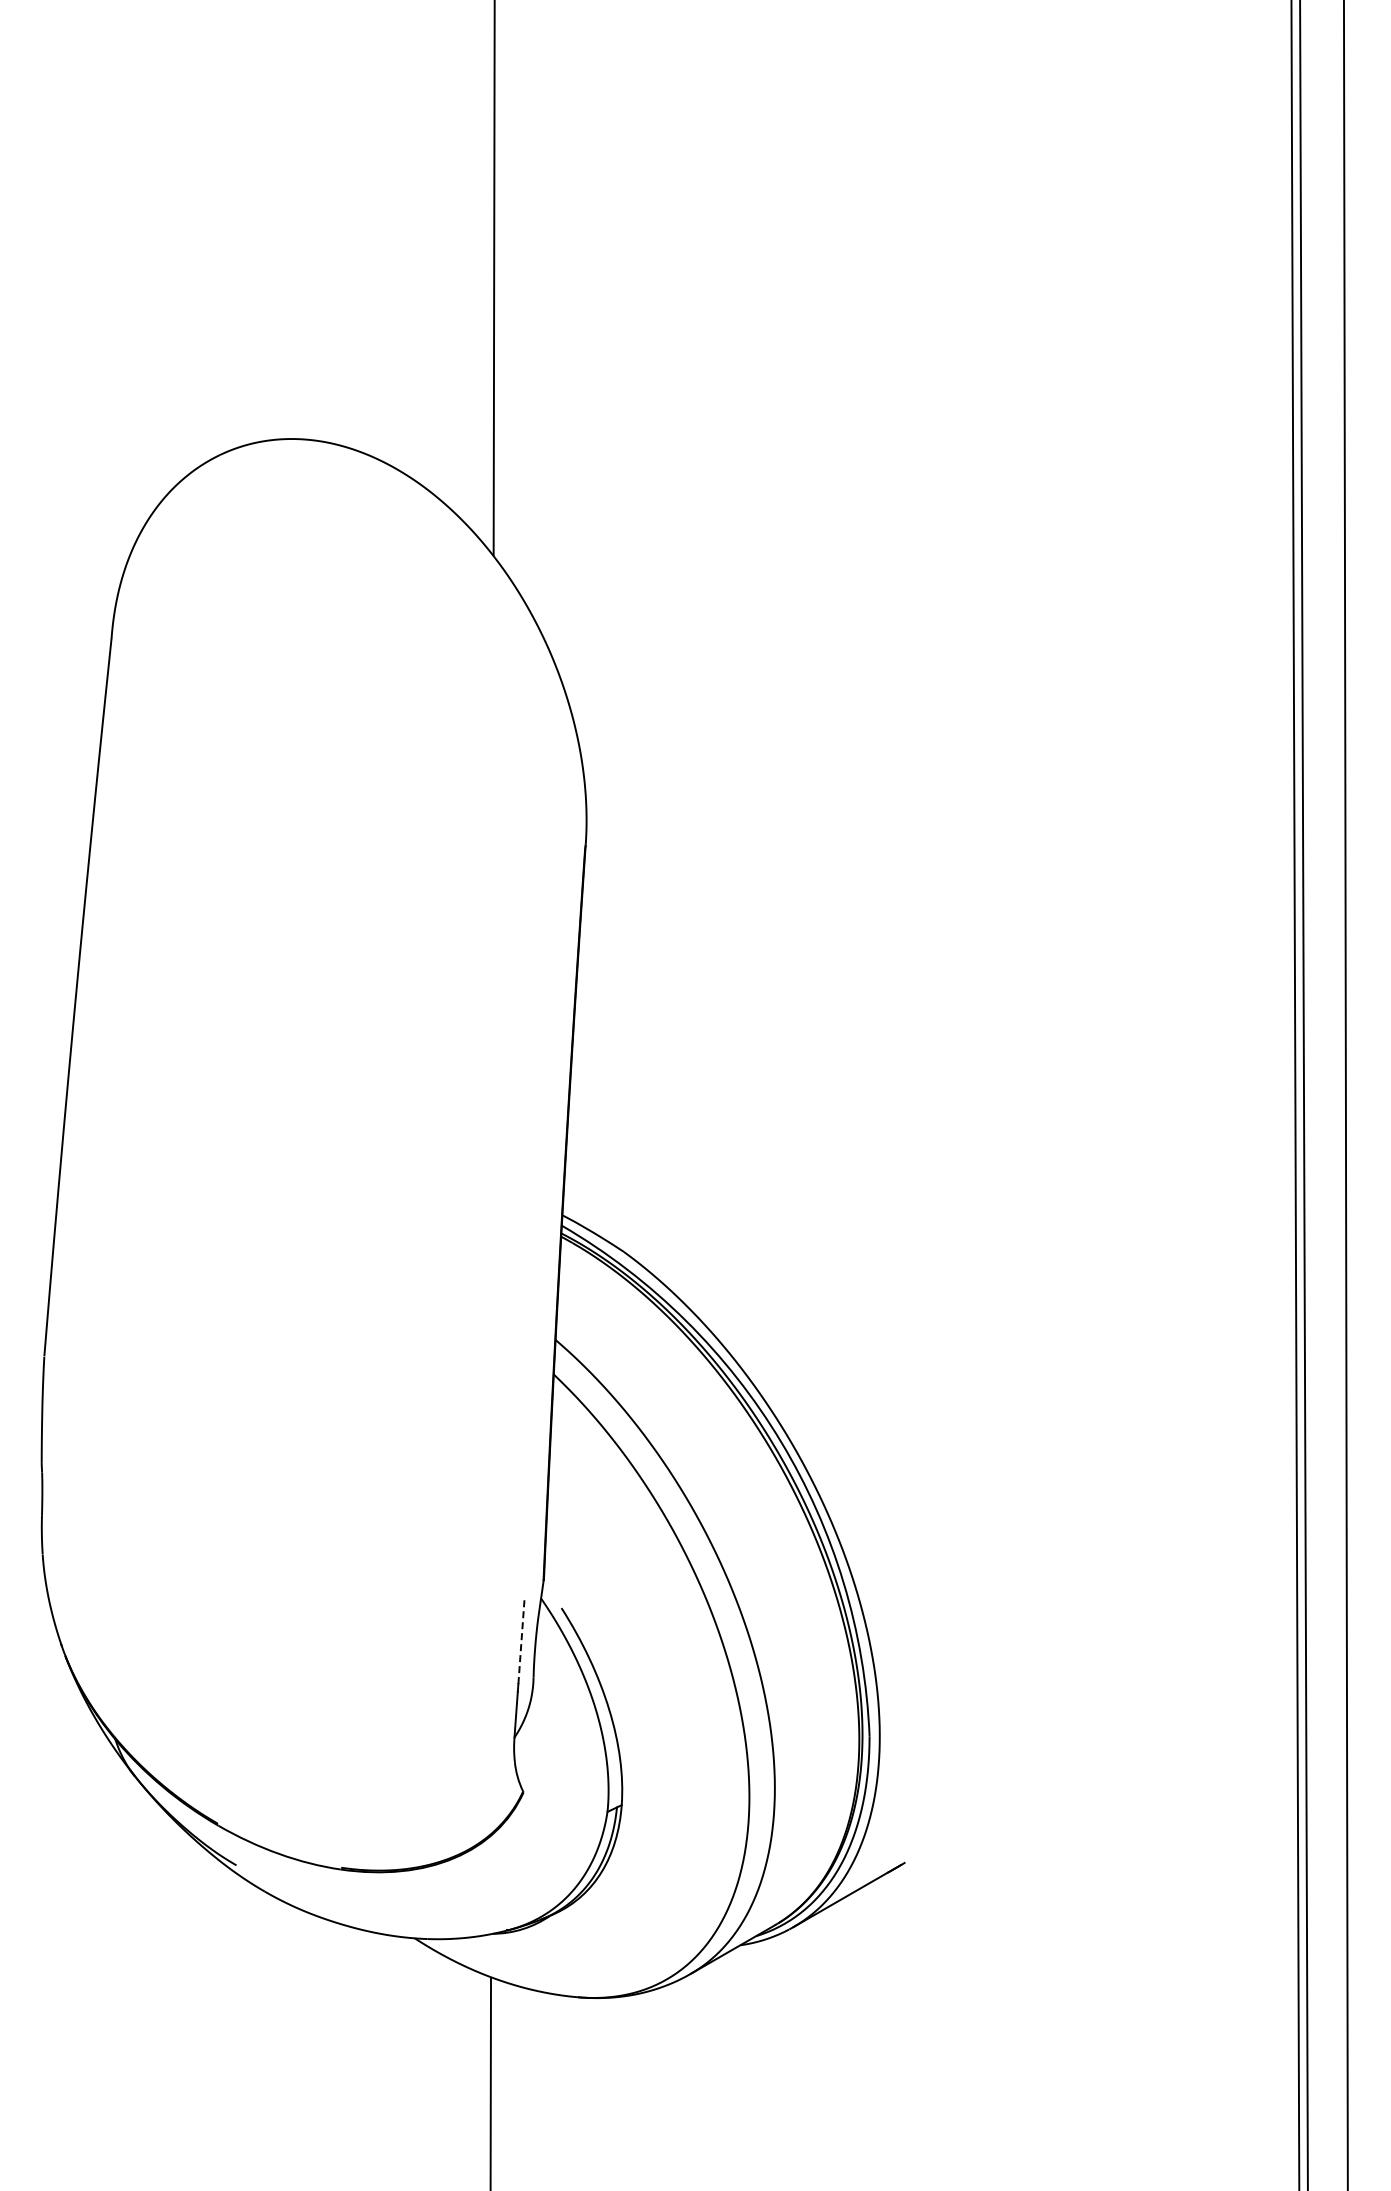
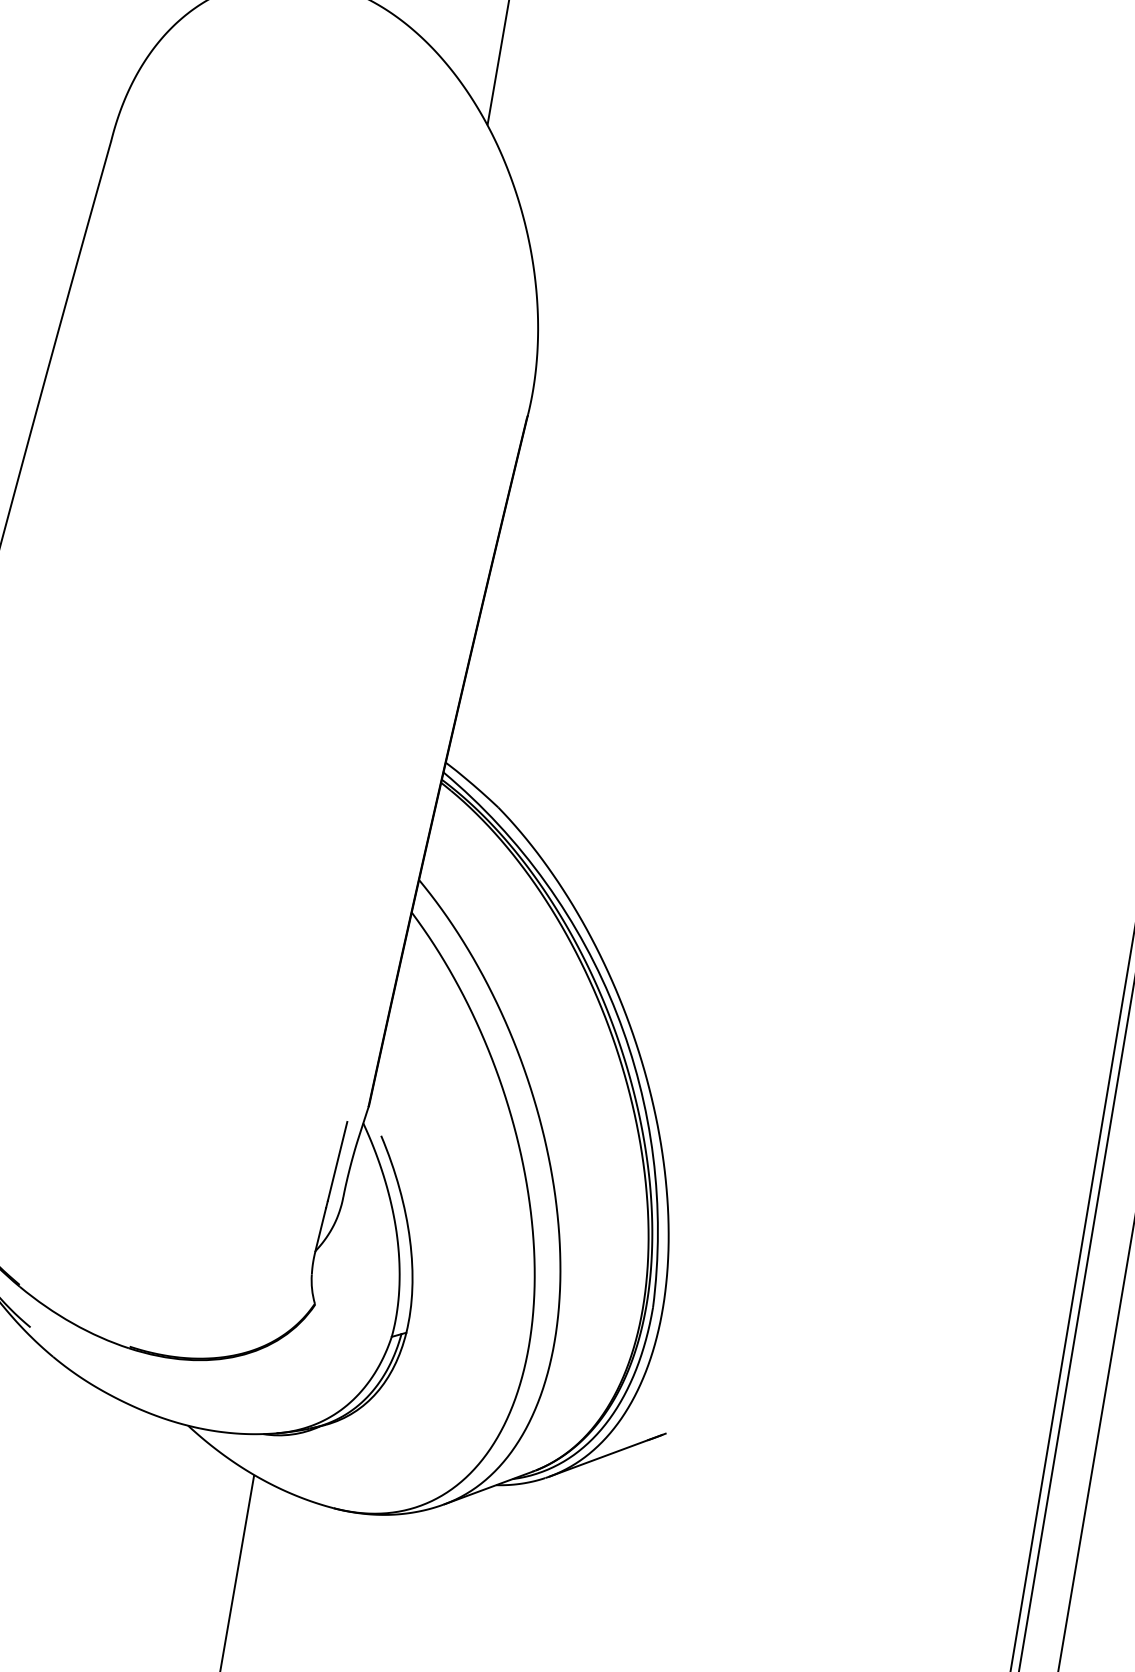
line: (521, 1641) -> (337, 1160), dashed -> solid

